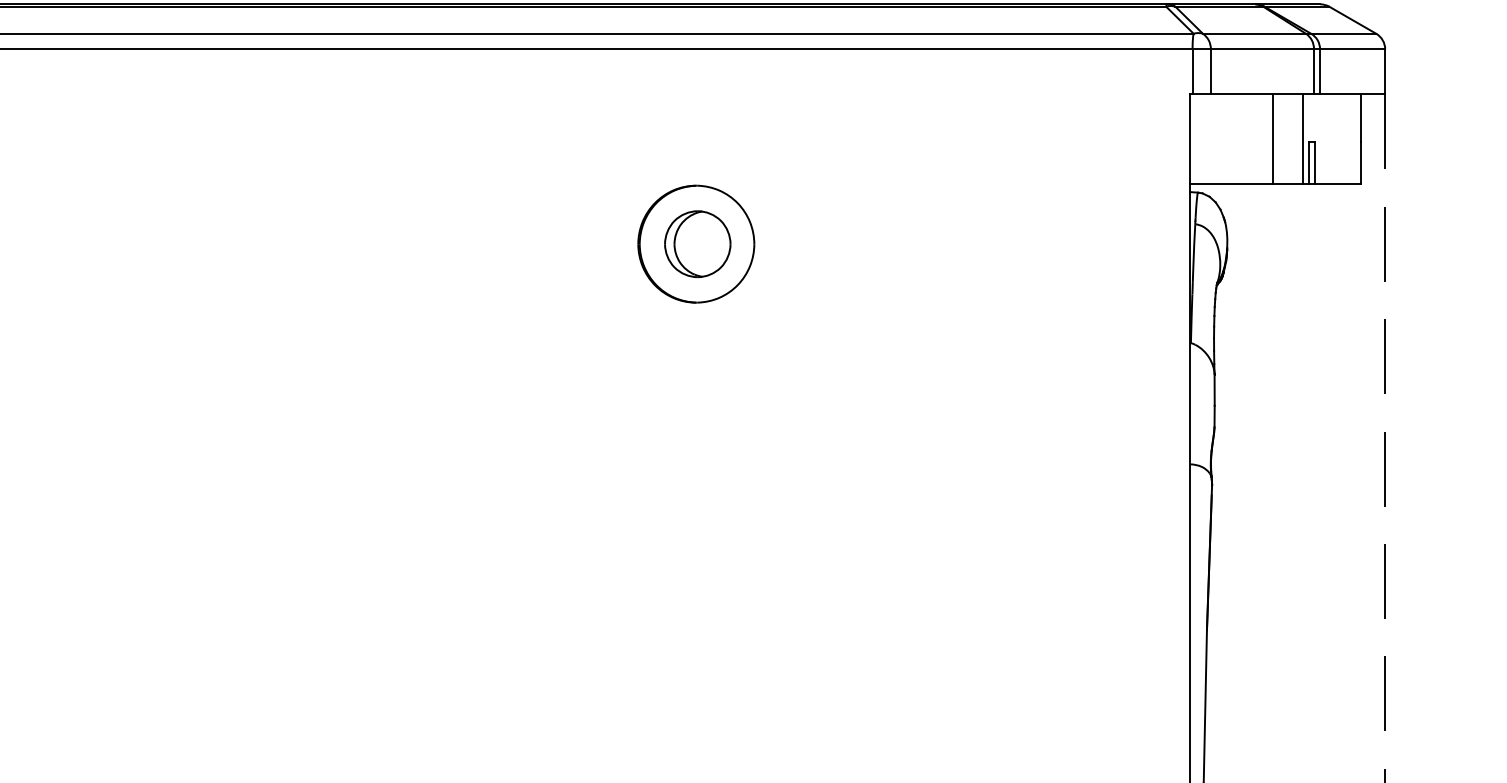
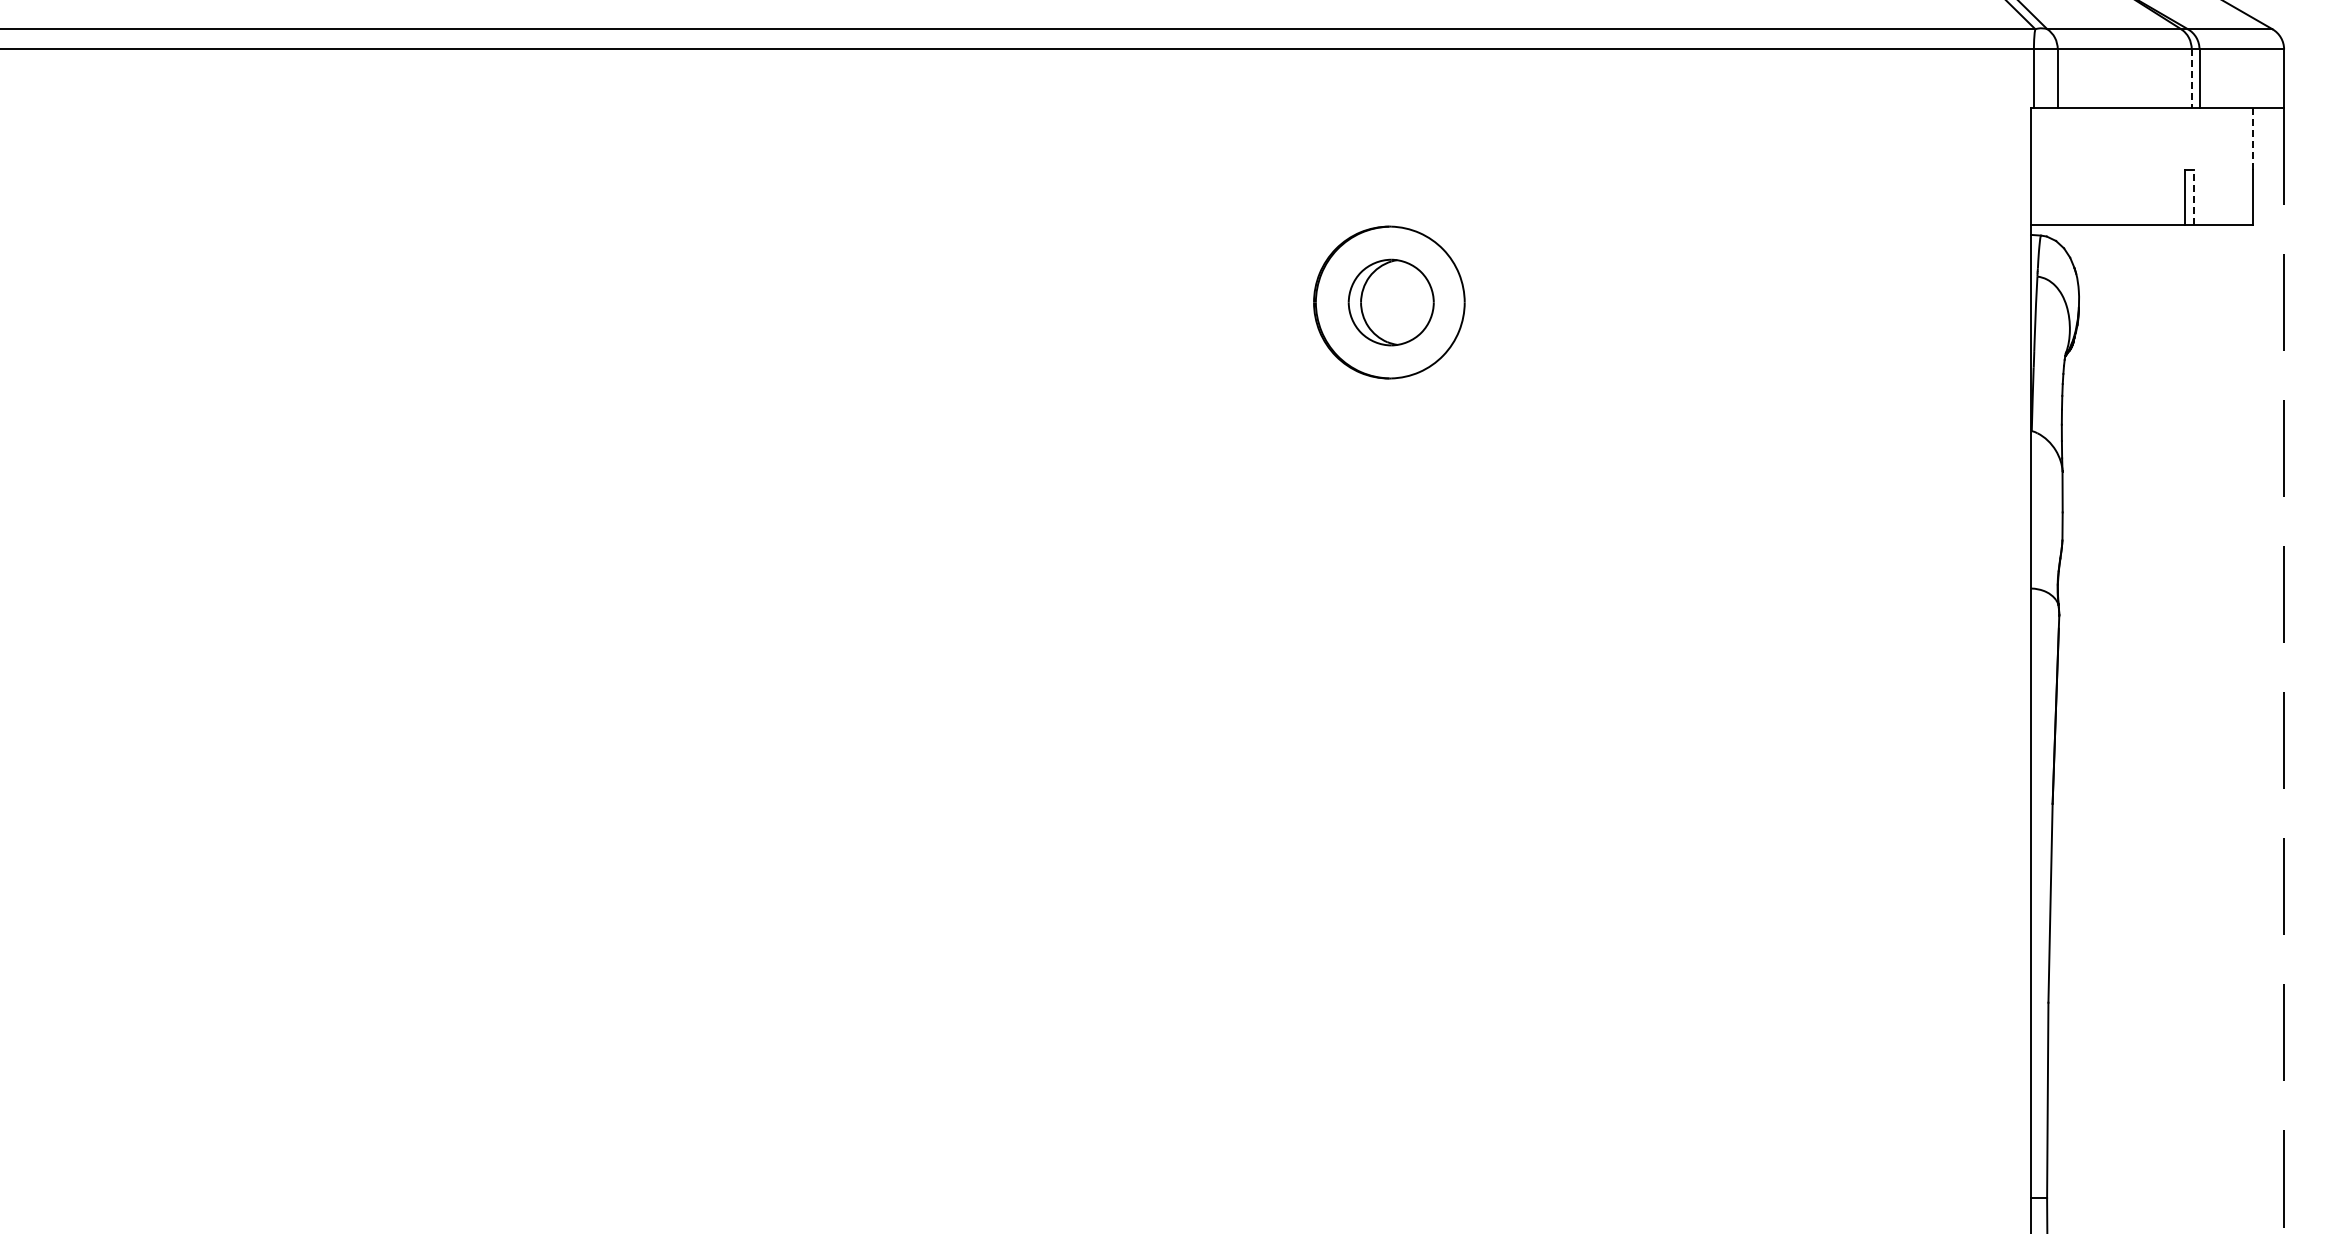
line: (1313, 72) -> (2191, 79), solid -> dashed
line: (1360, 117) -> (2252, 138), solid -> dashed
line: (1273, 138) -> (2138, 165), removed
line: (1302, 138) -> (2176, 165), removed
line: (1315, 162) -> (2193, 196), solid -> dashed

